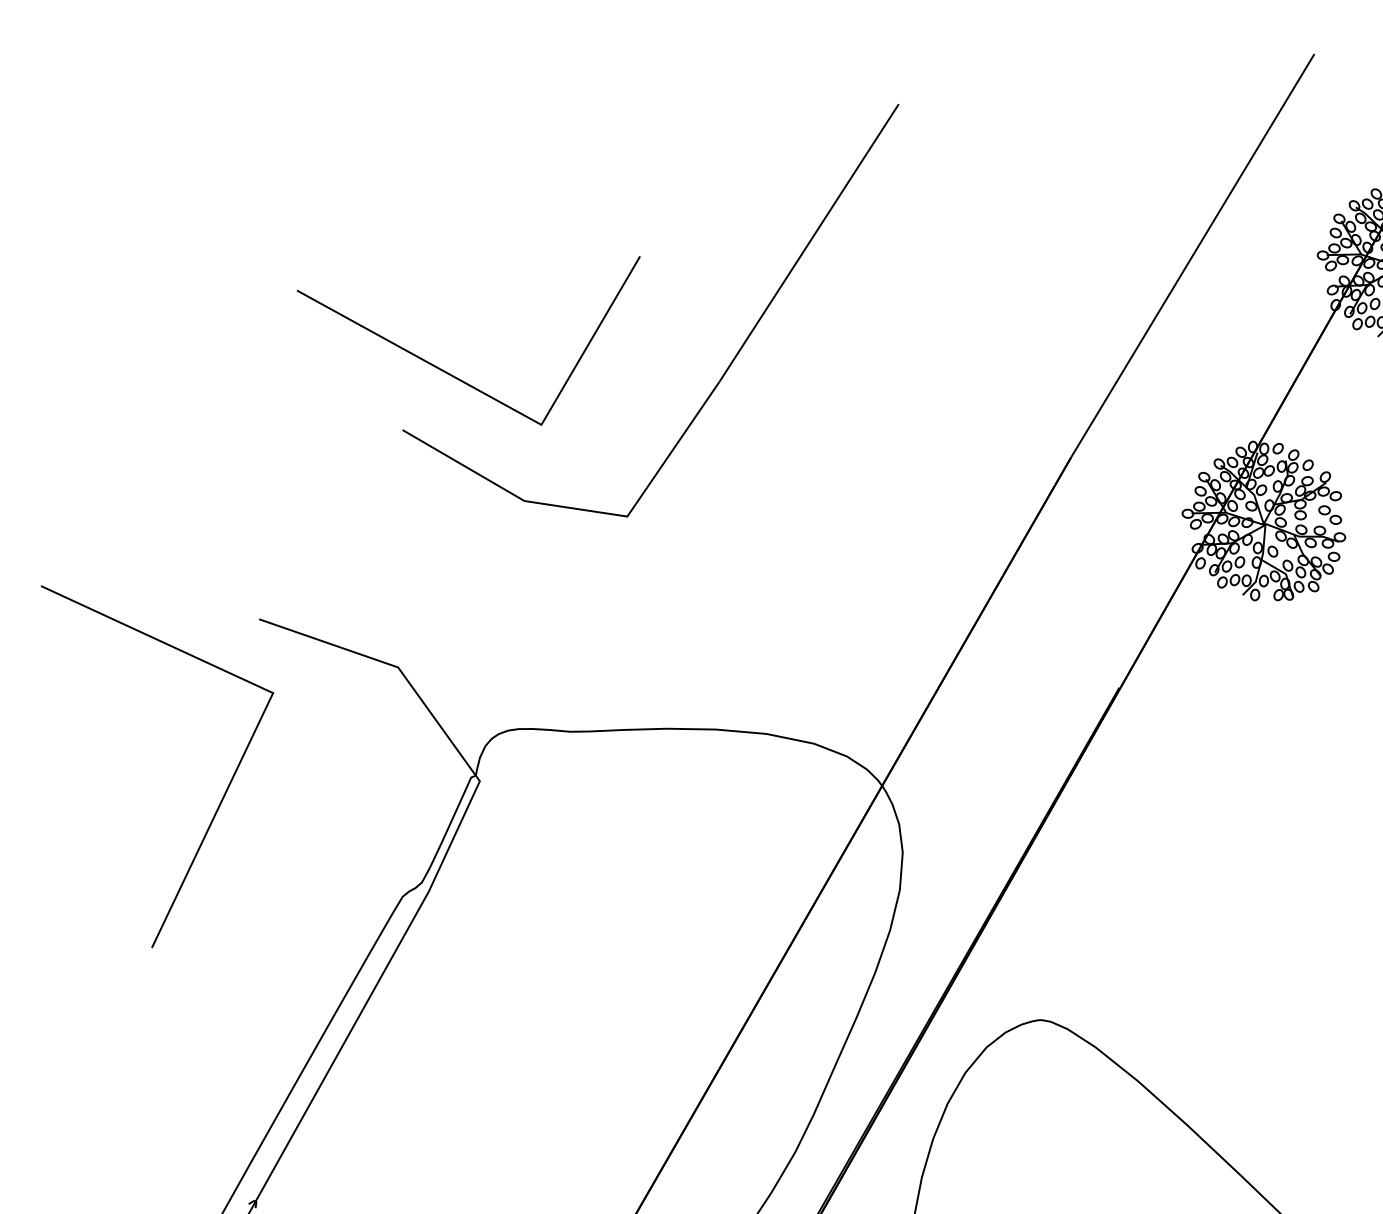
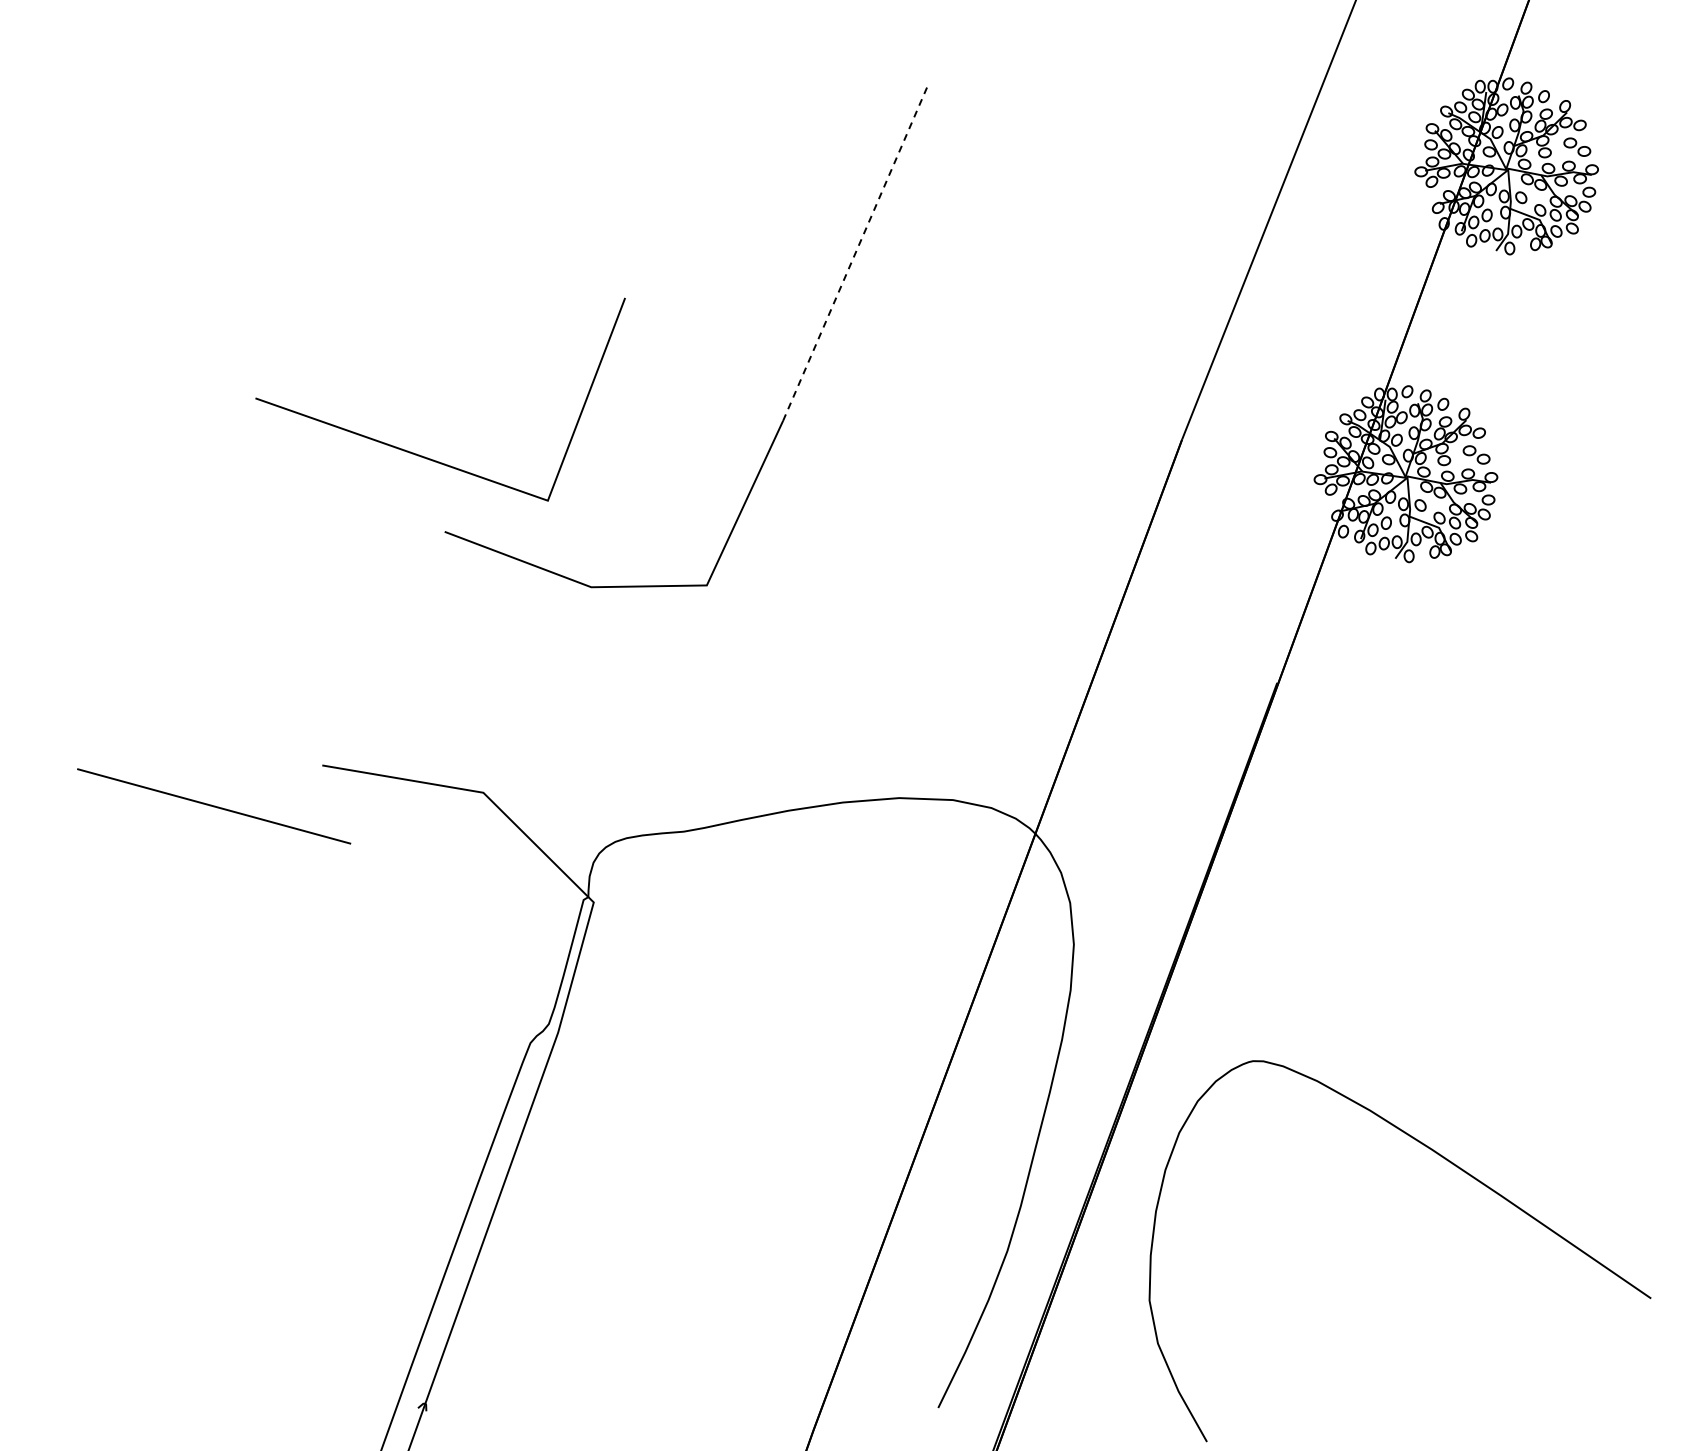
line: (808, 243) -> (855, 252), solid -> dashed
line: (436, 366) -> (422, 455), moved
line: (213, 819) -> (308, 993), removed

